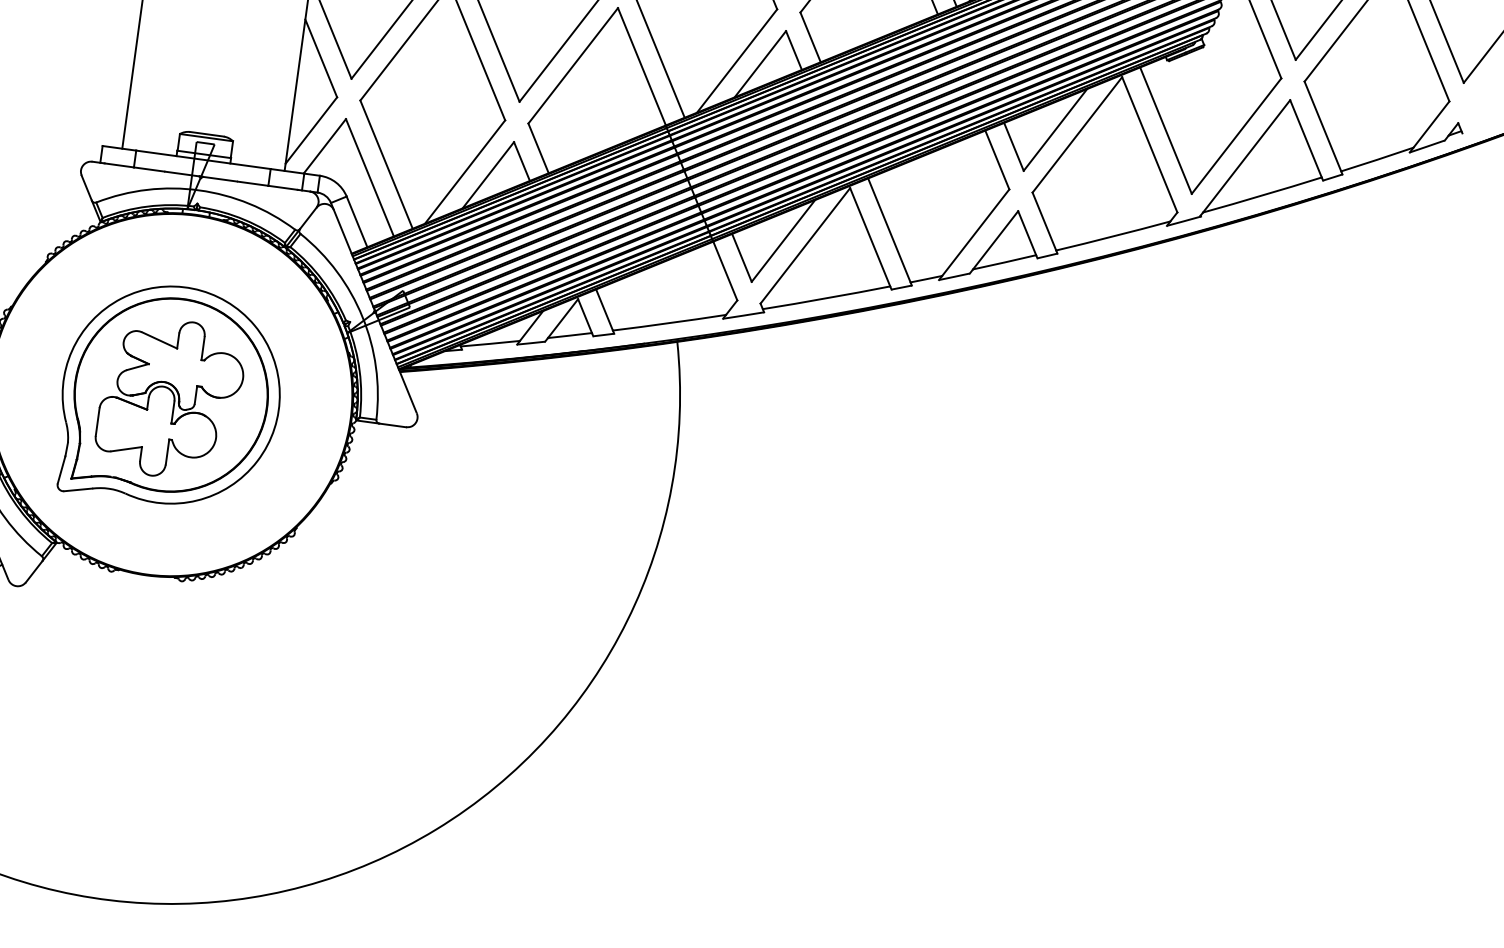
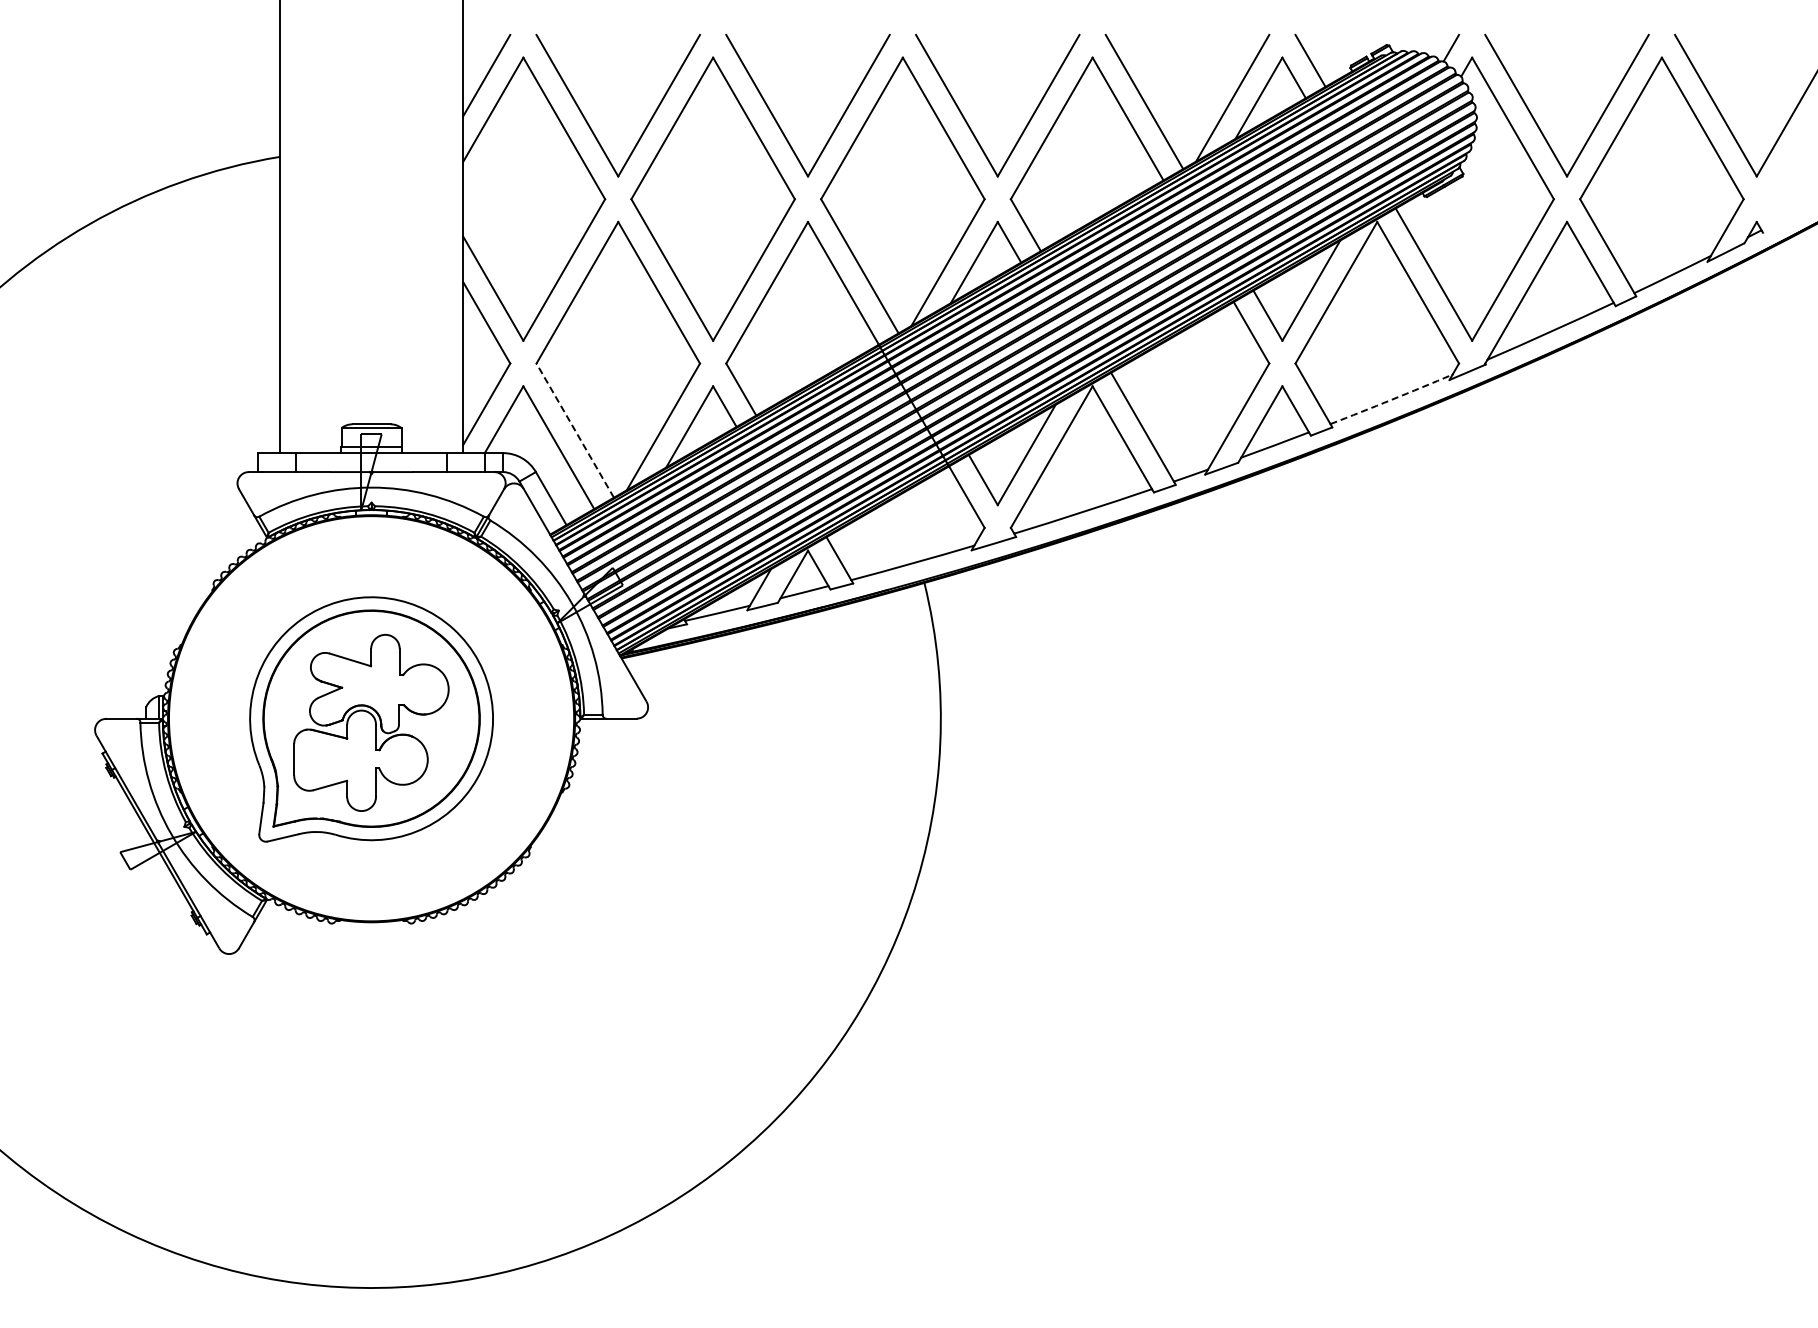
line: (386, 164) -> (575, 430), solid -> dashed
arc: (1113, 236) -> (1391, 399), solid -> dashed

